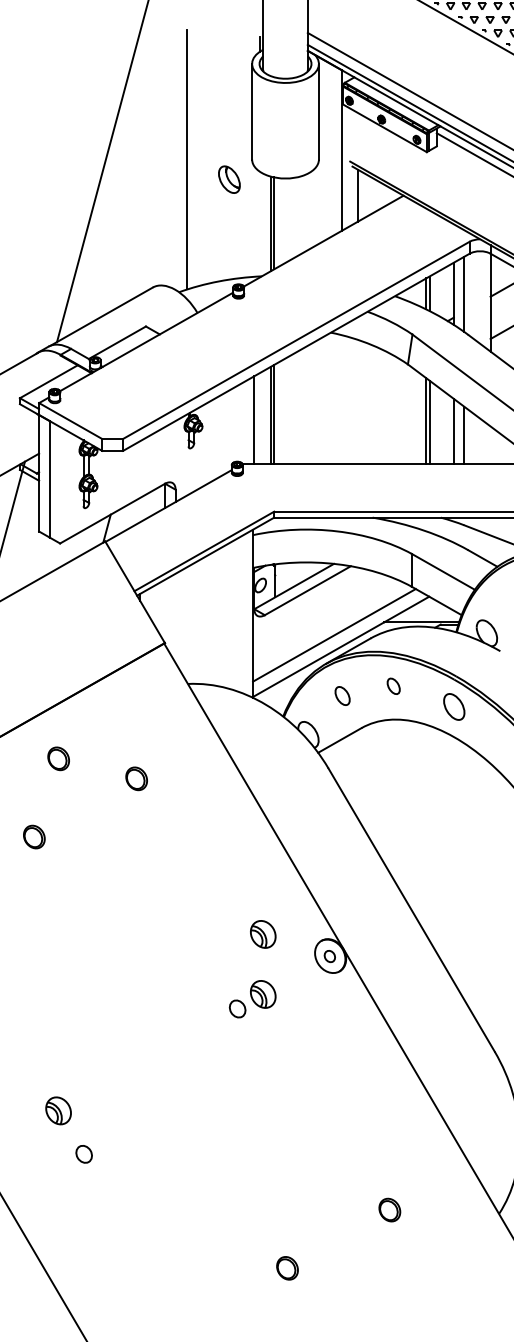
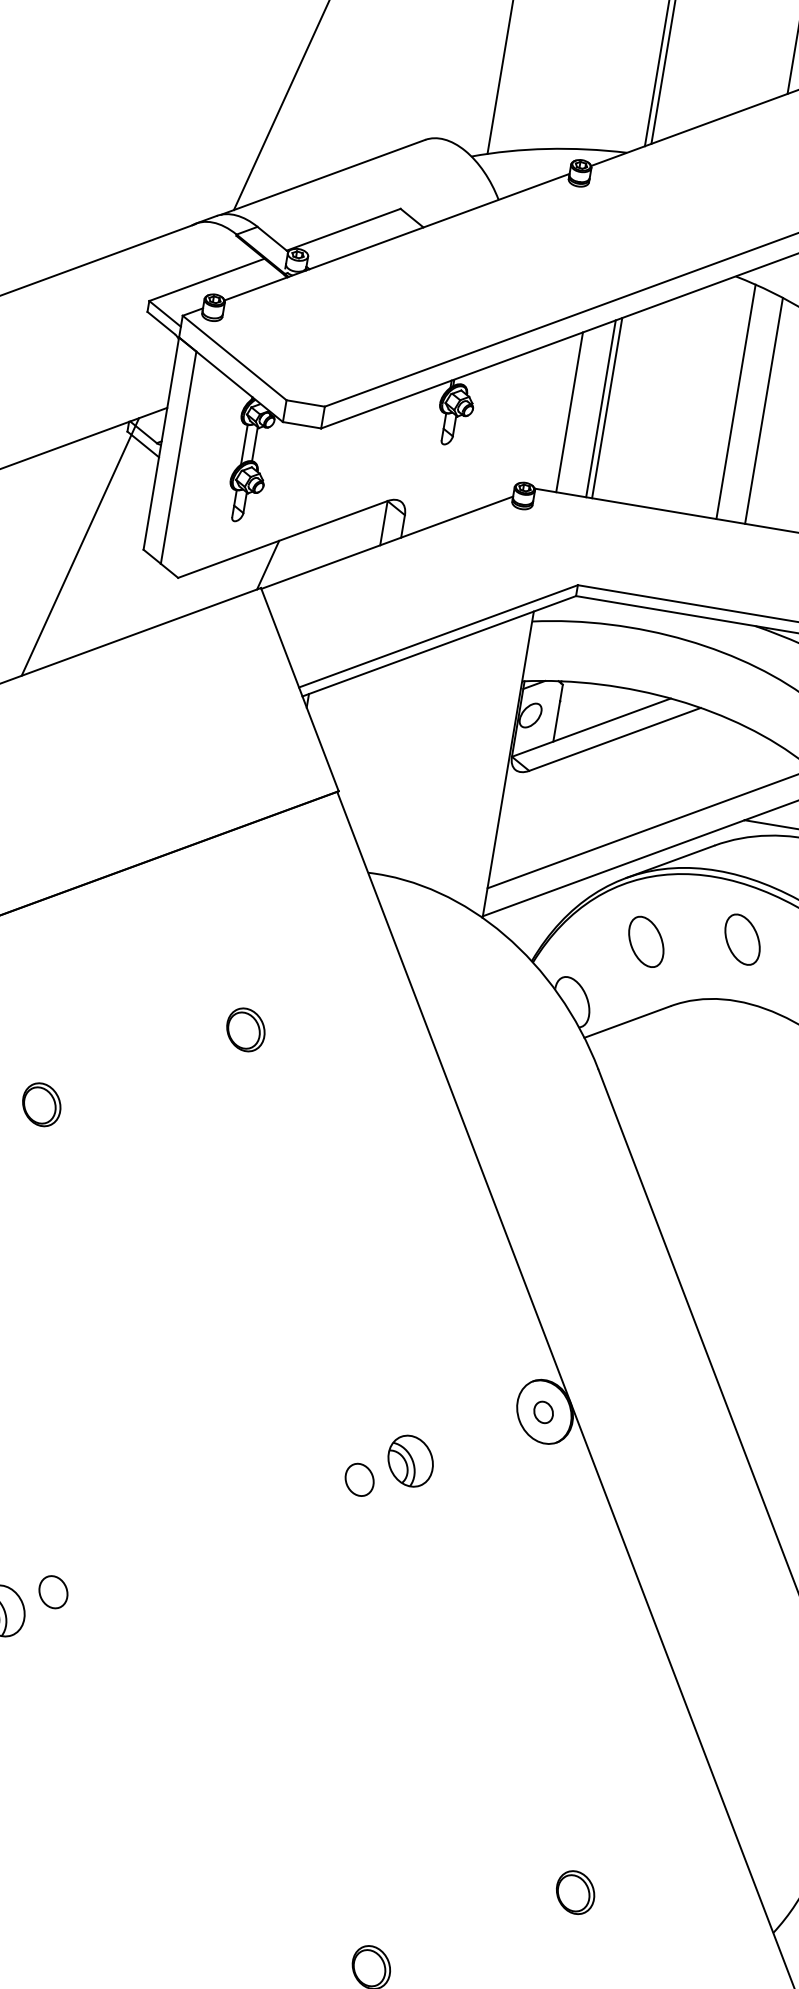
line: (342, 399) -> (736, 401), added
line: (358, 401) -> (764, 410), added
part: (393, 686) -> (741, 939), size x1.67
part: (342, 695) -> (646, 940), size x1.43
part: (58, 758) -> (109, 969), removed
part: (263, 934) -> (429, 1352), removed
part: (83, 1154) -> (52, 1592), moved

